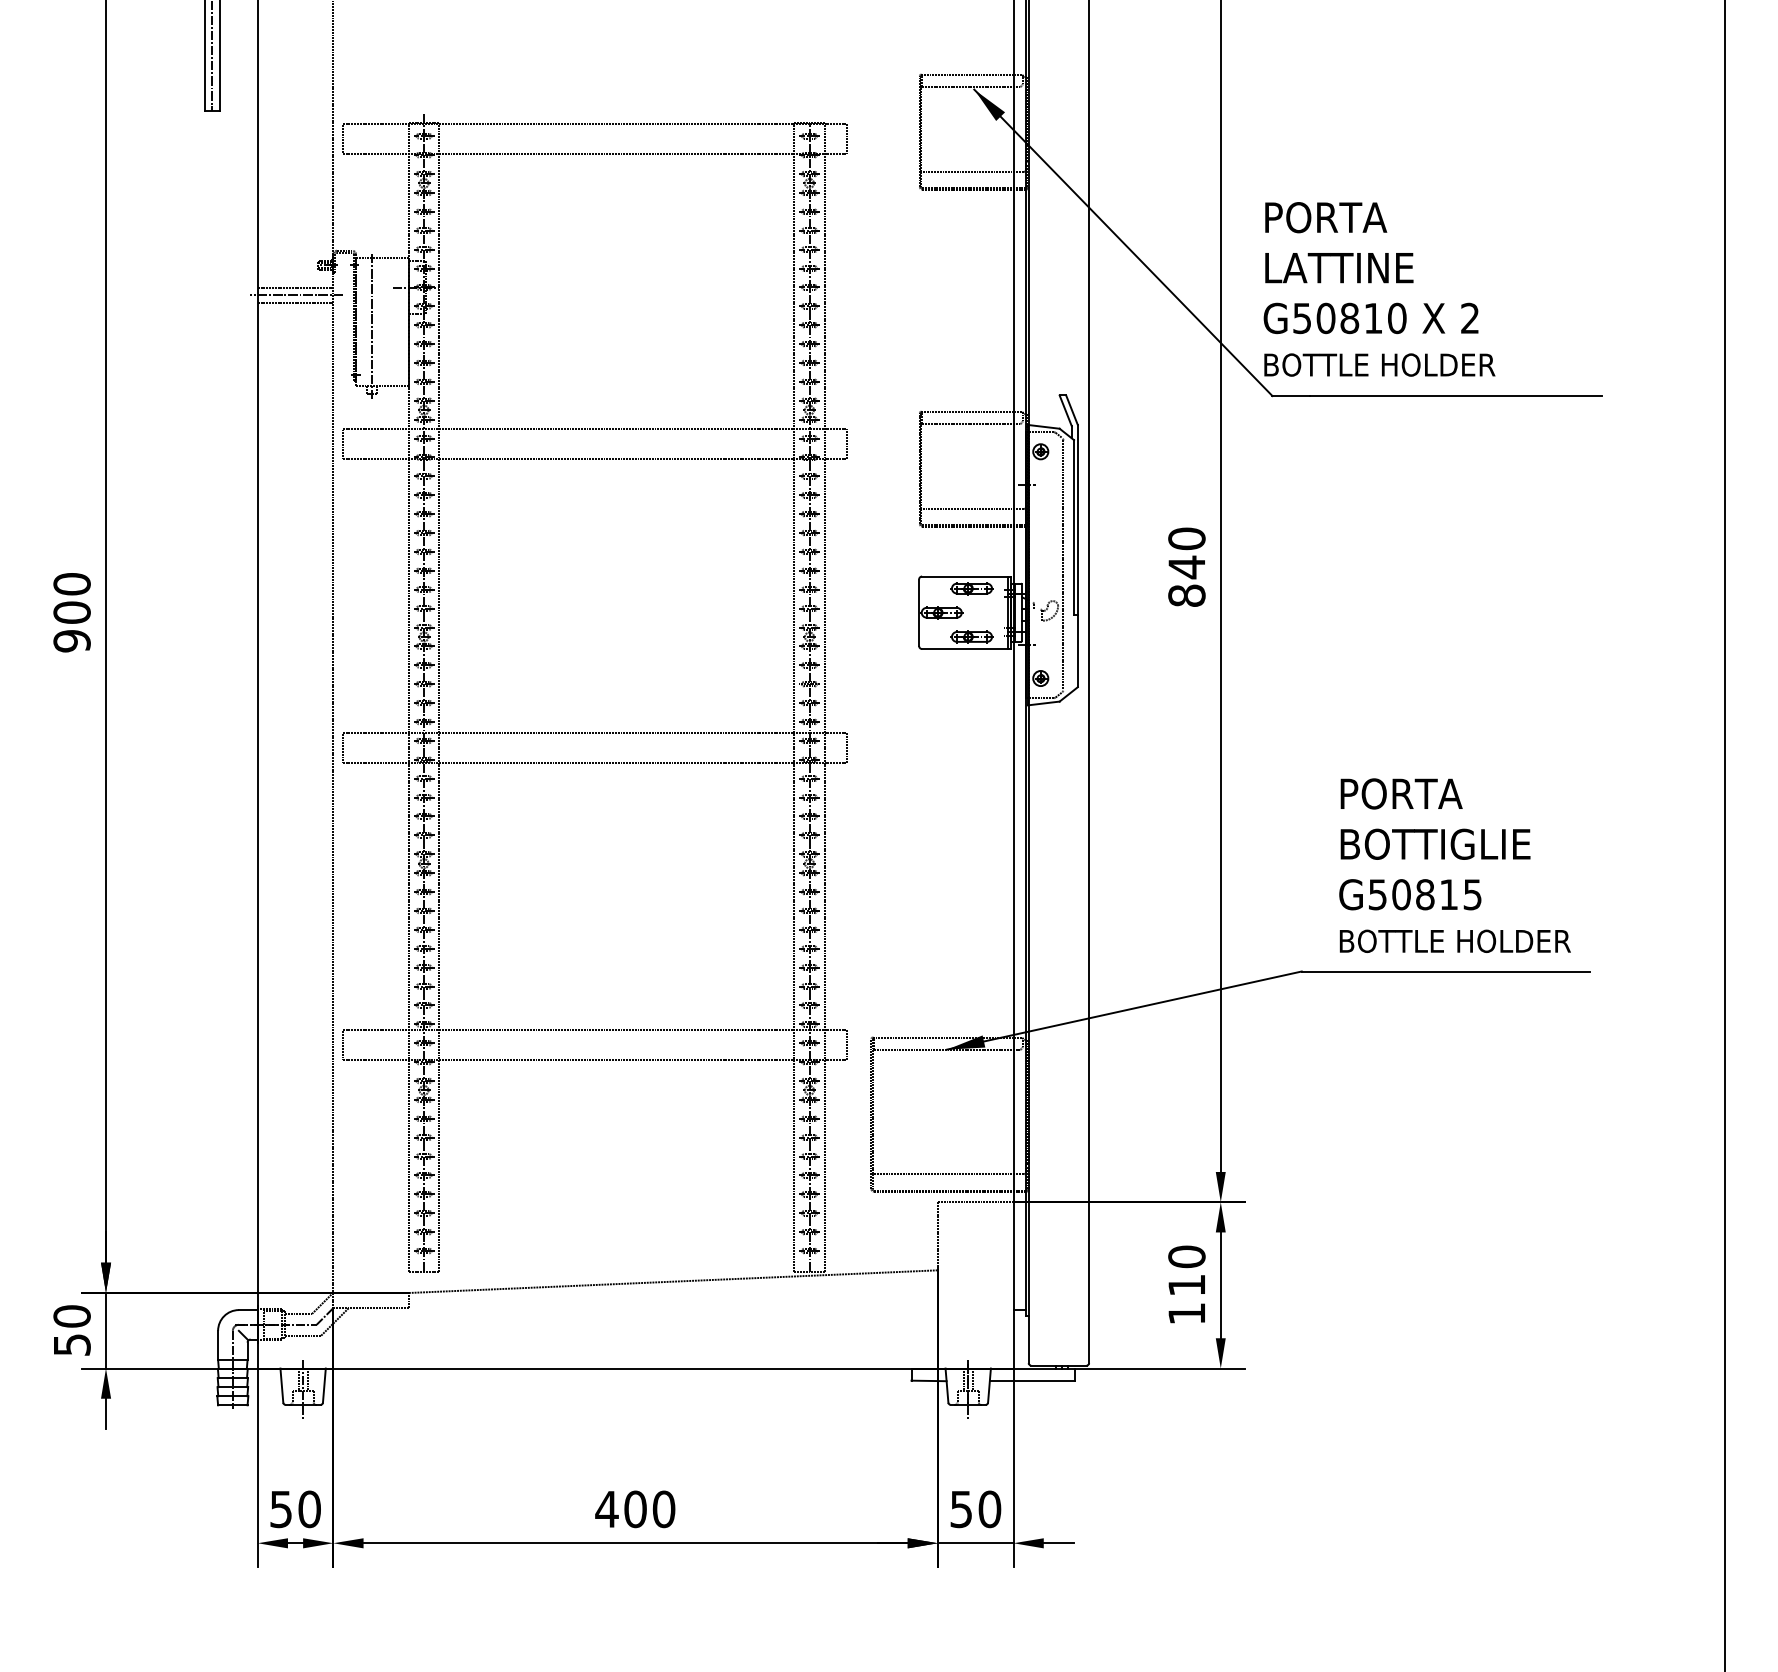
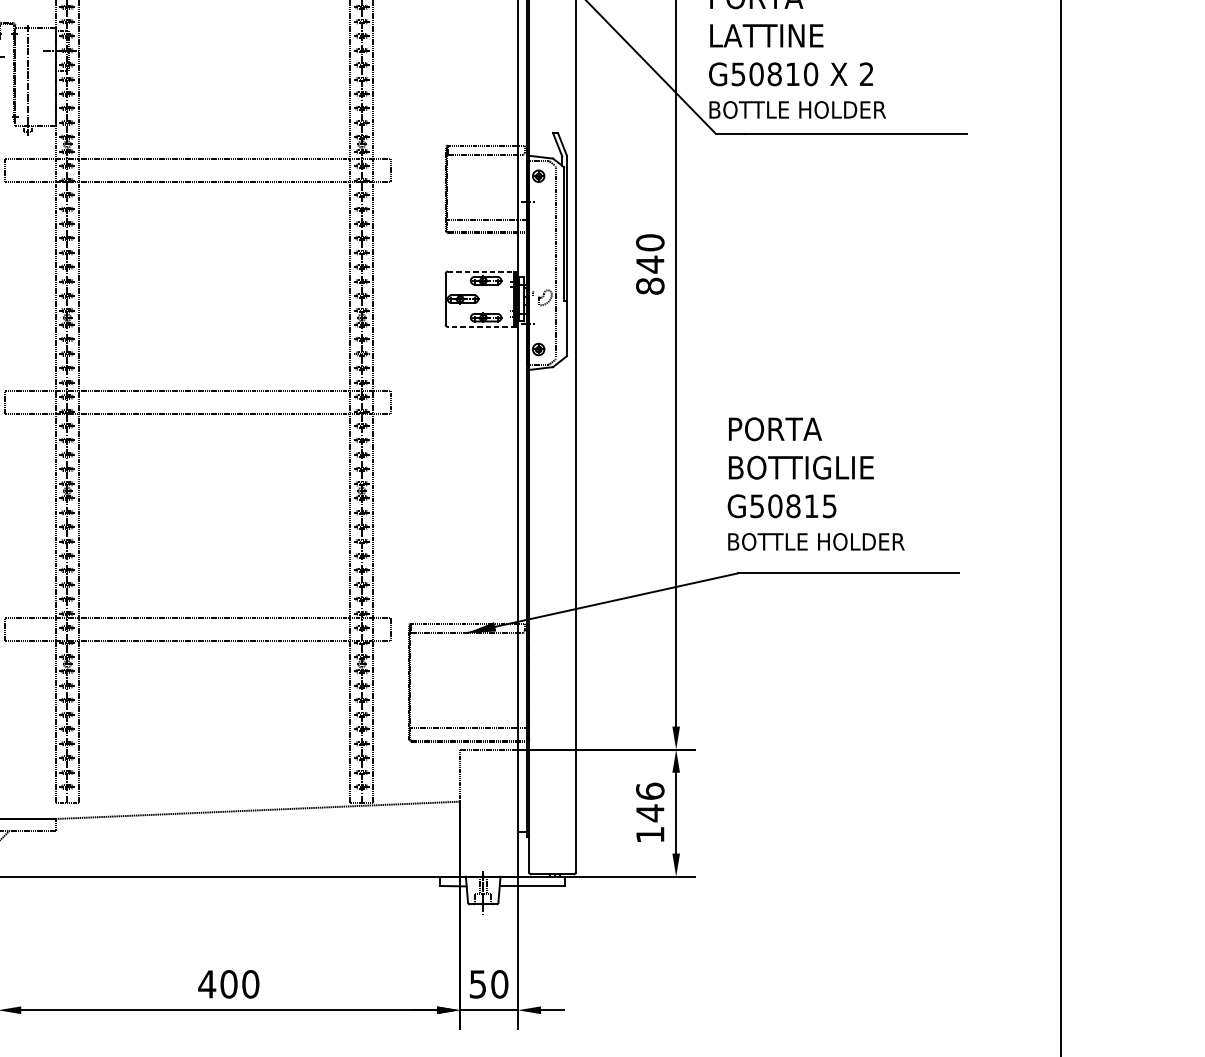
line: (966, 576) -> (481, 271), solid -> dashed
line: (966, 649) -> (481, 327), solid -> dashed
text: (1454, 865) -> (815, 483), moved
text: (1186, 1271) -> (649, 802), 110 -> 146

